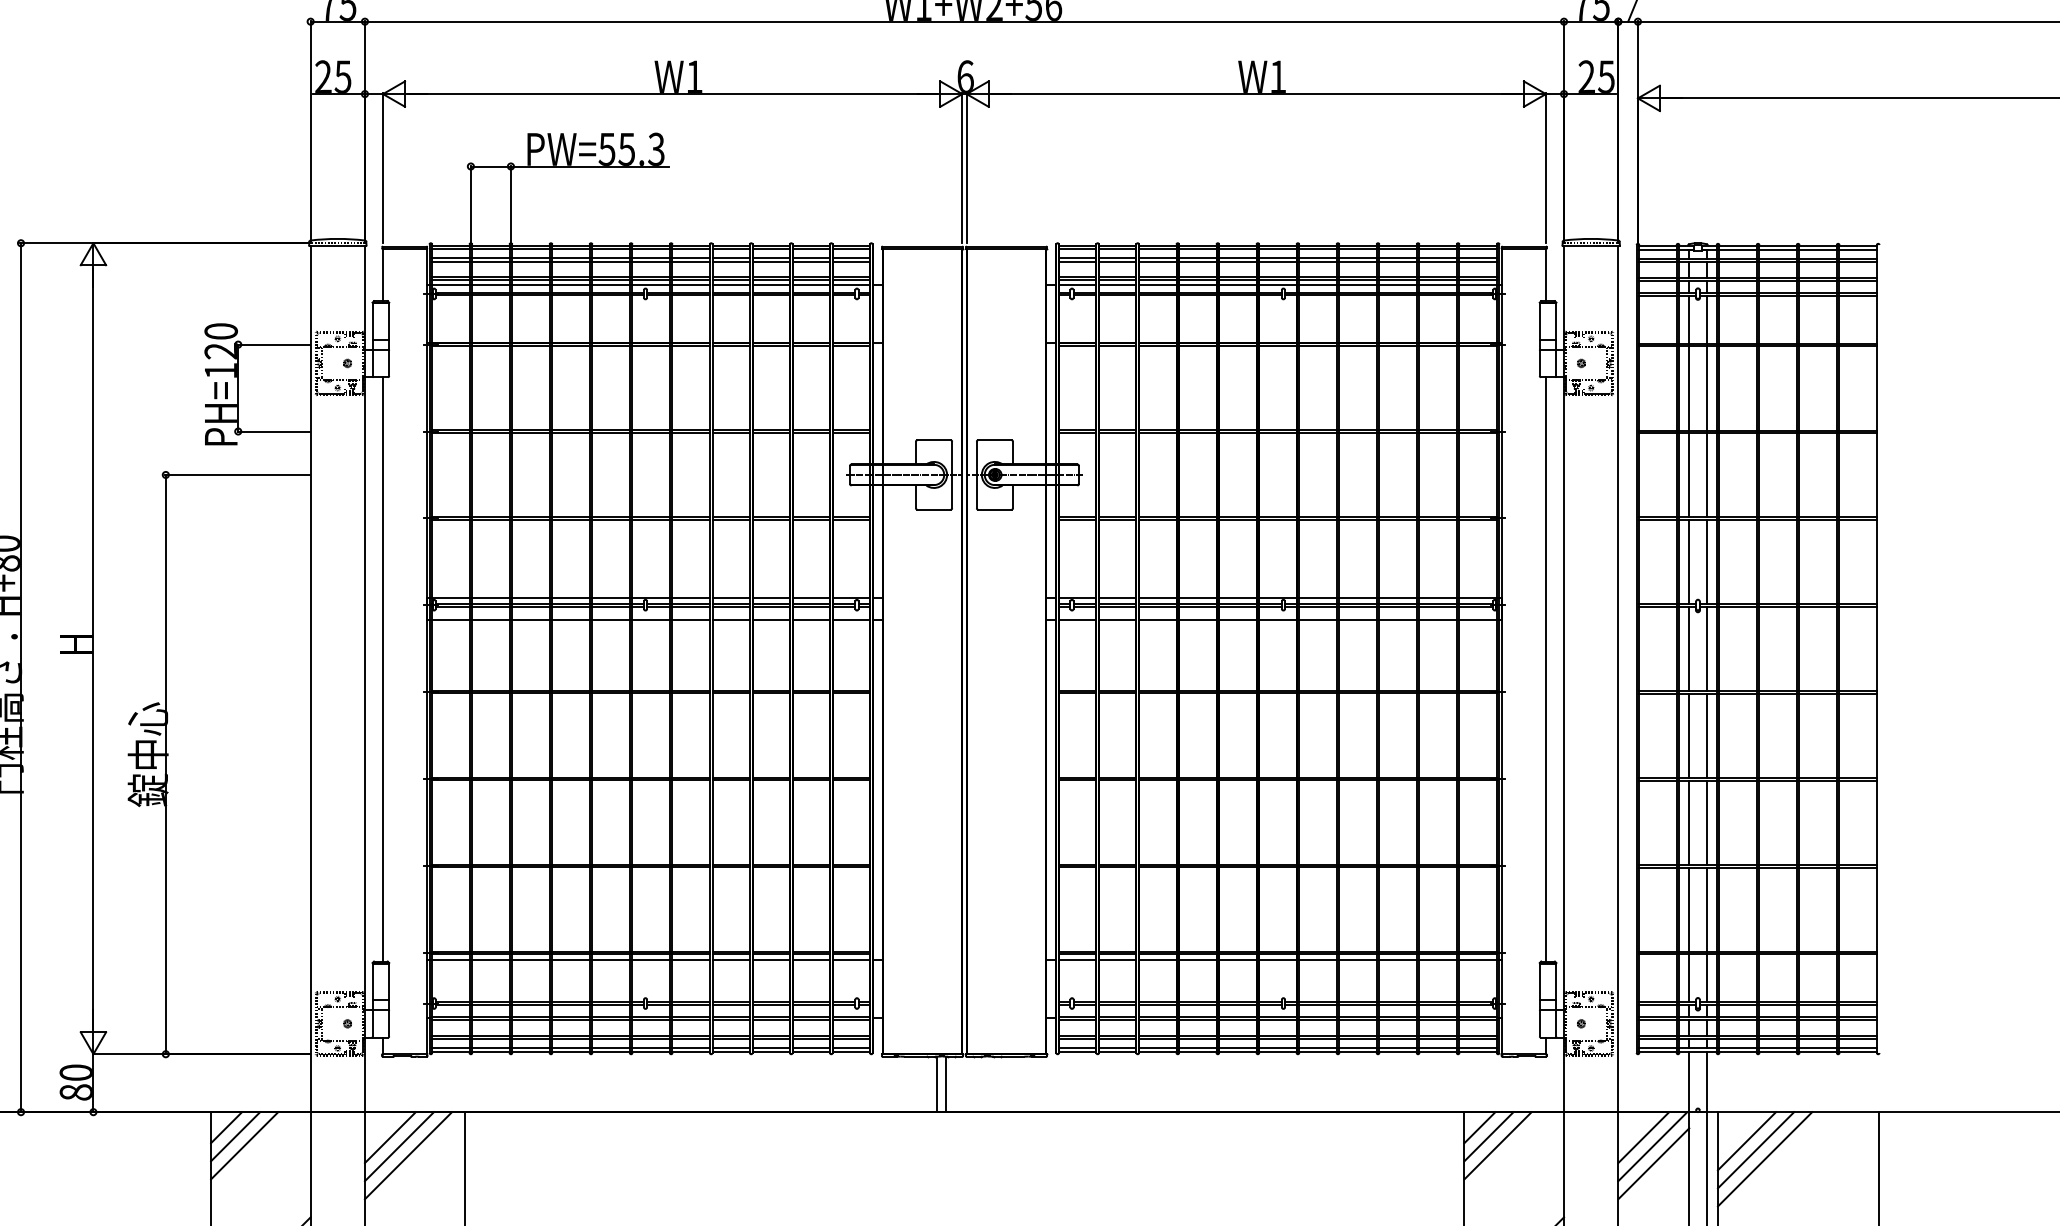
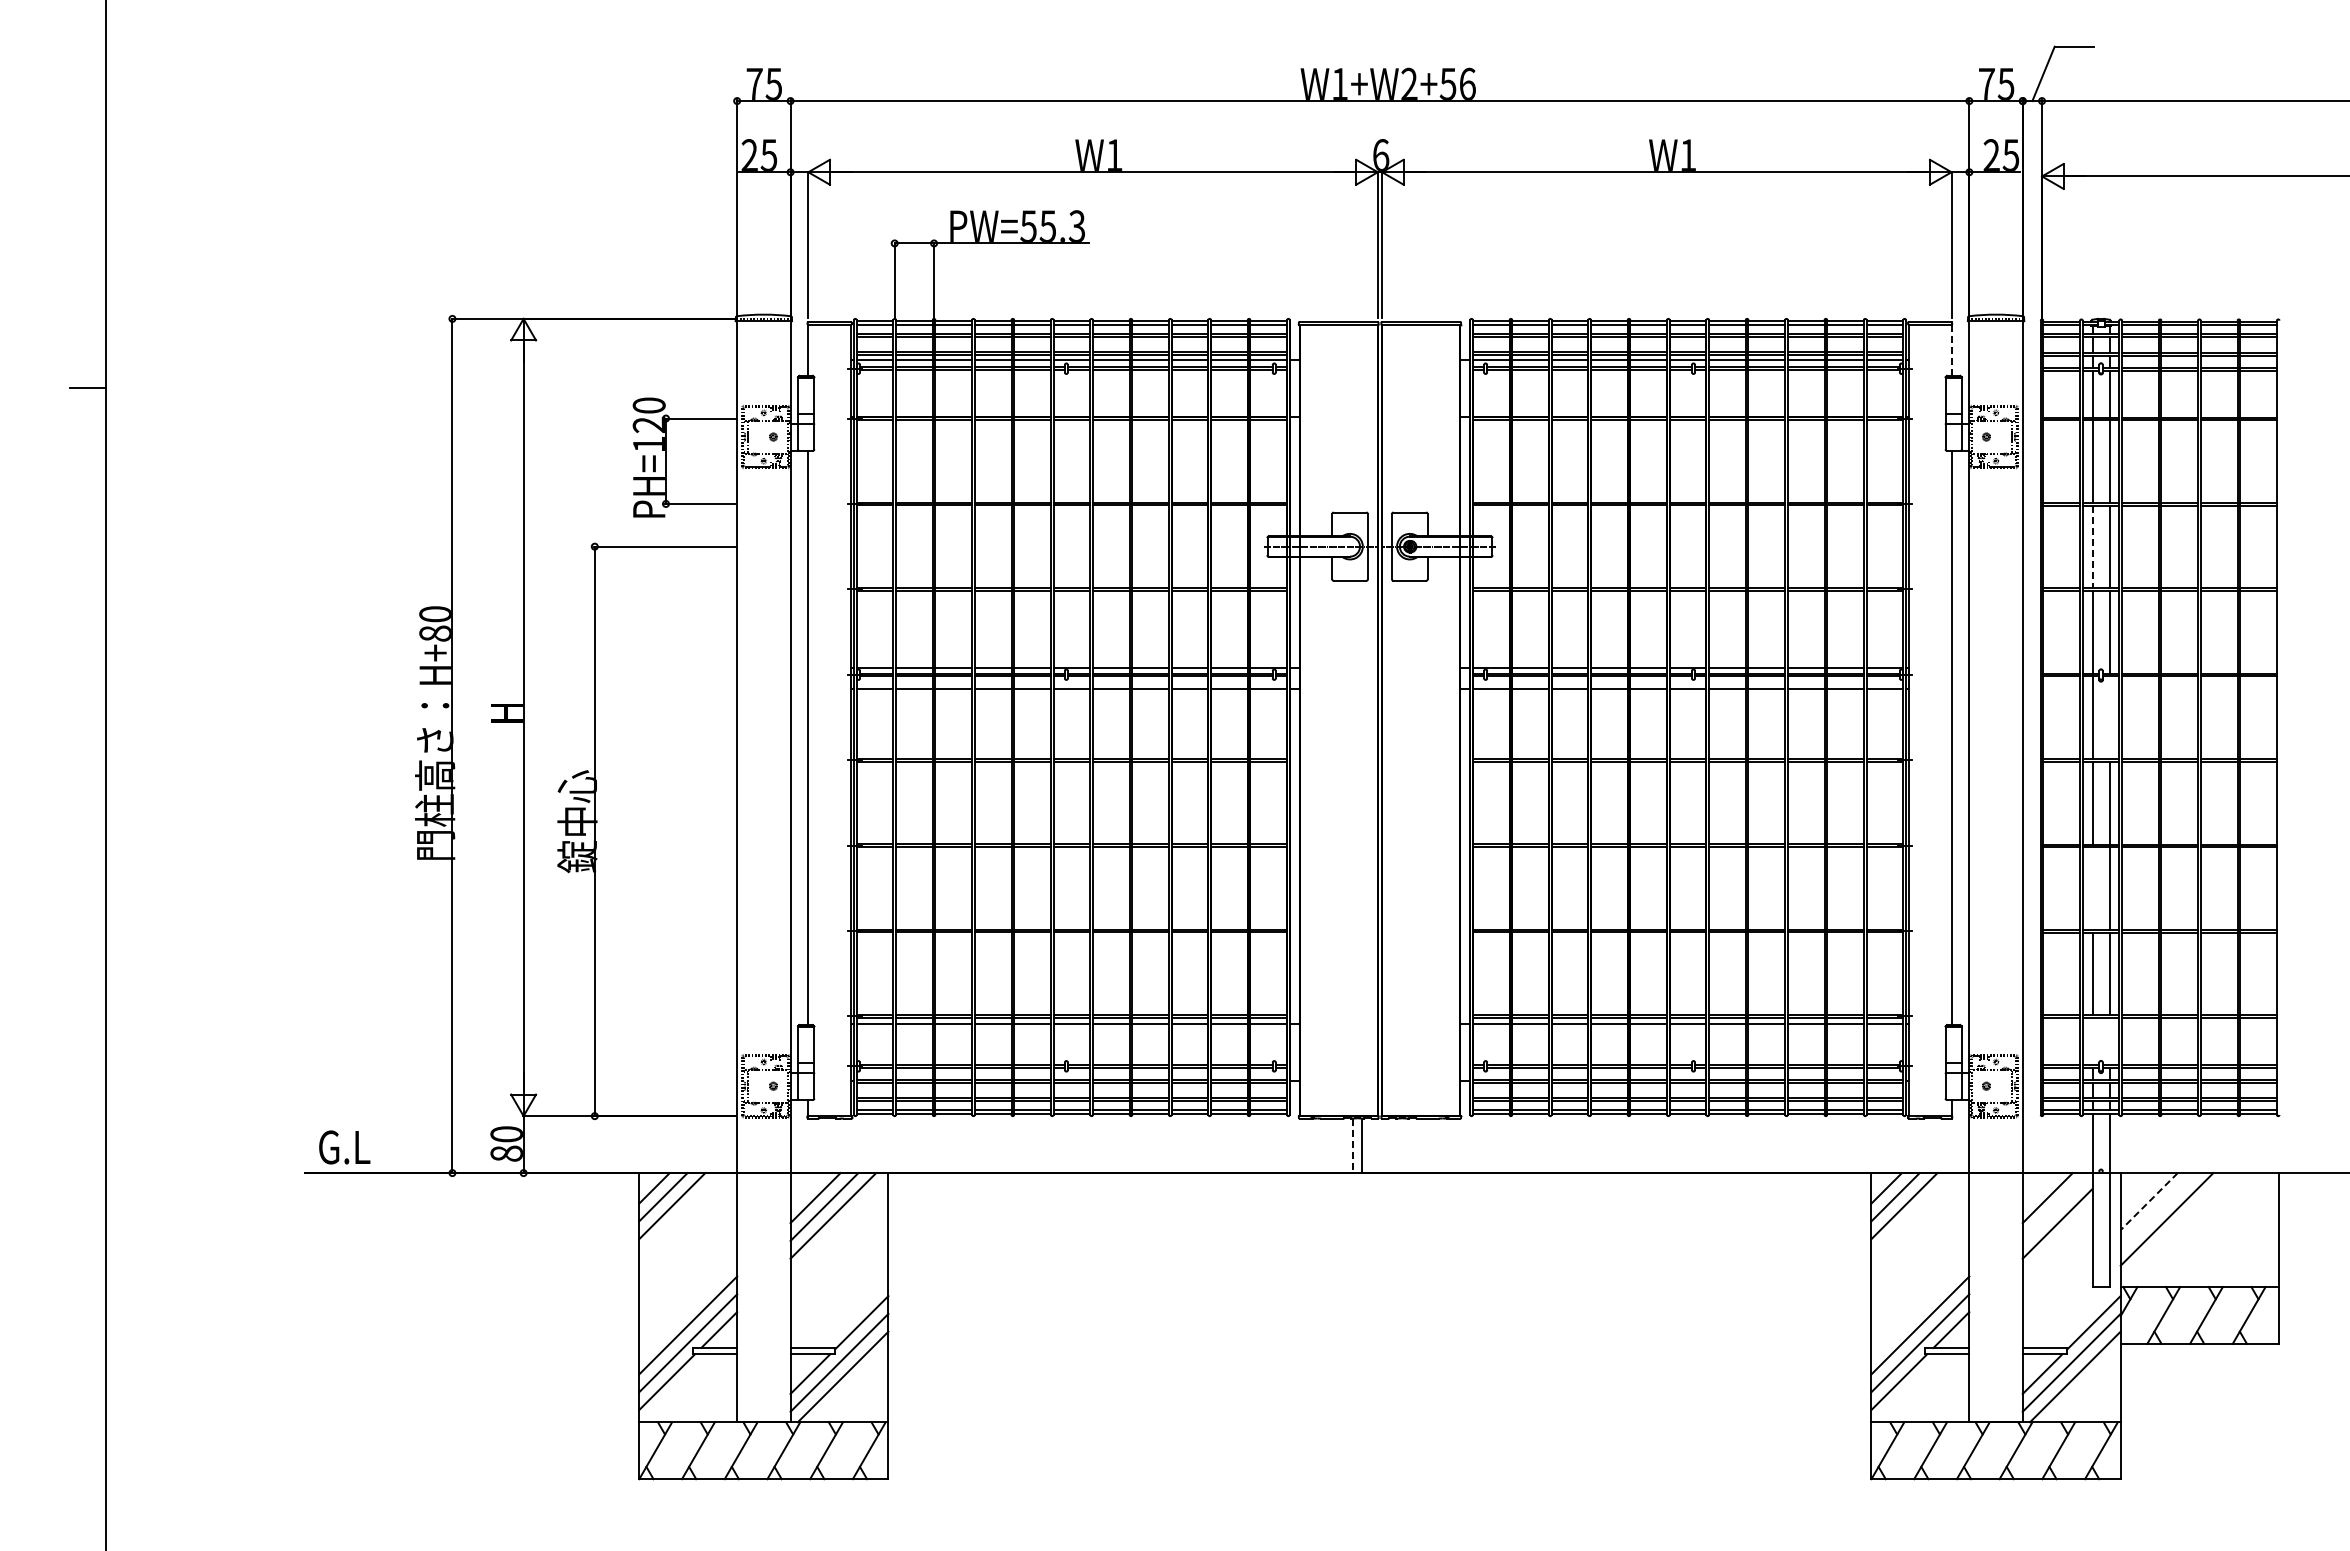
line: (1545, 275) -> (1951, 350), solid -> dashed
line: (1689, 475) -> (2092, 547), solid -> dashed
line: (1706, 648) -> (2109, 717), removed
line: (1689, 822) -> (2092, 888), removed
line: (1689, 978) -> (2092, 1041), removed
line: (1706, 978) -> (2109, 1041), removed
line: (936, 1085) -> (1352, 1146), solid -> dashed
line: (1746, 1141) -> (2148, 1201), solid -> dashed
line: (1652, 1146) -> (2056, 1206), removed
line: (1755, 1150) -> (2157, 1210), removed

